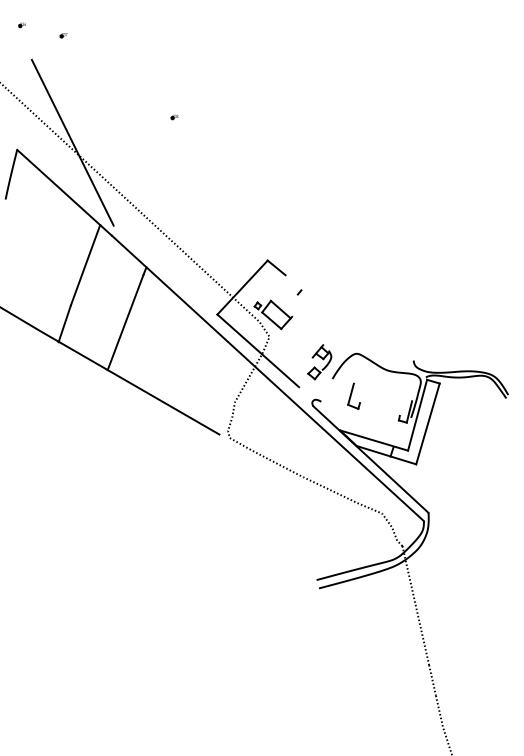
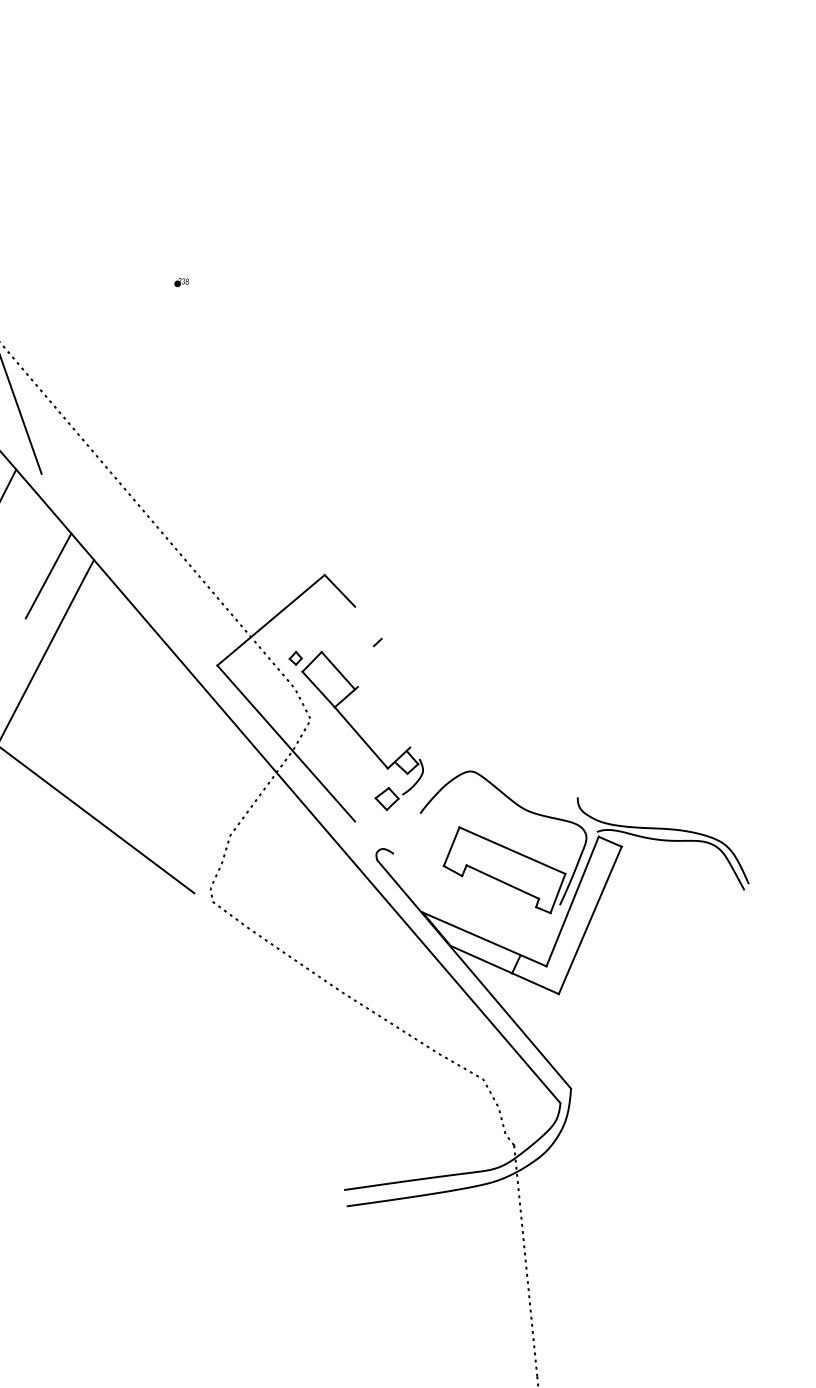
line: (123, 278) -> (48, 575), added
line: (296, 342) -> (360, 736), added
line: (382, 392) -> (511, 850), added
line: (379, 409) -> (501, 882), added

